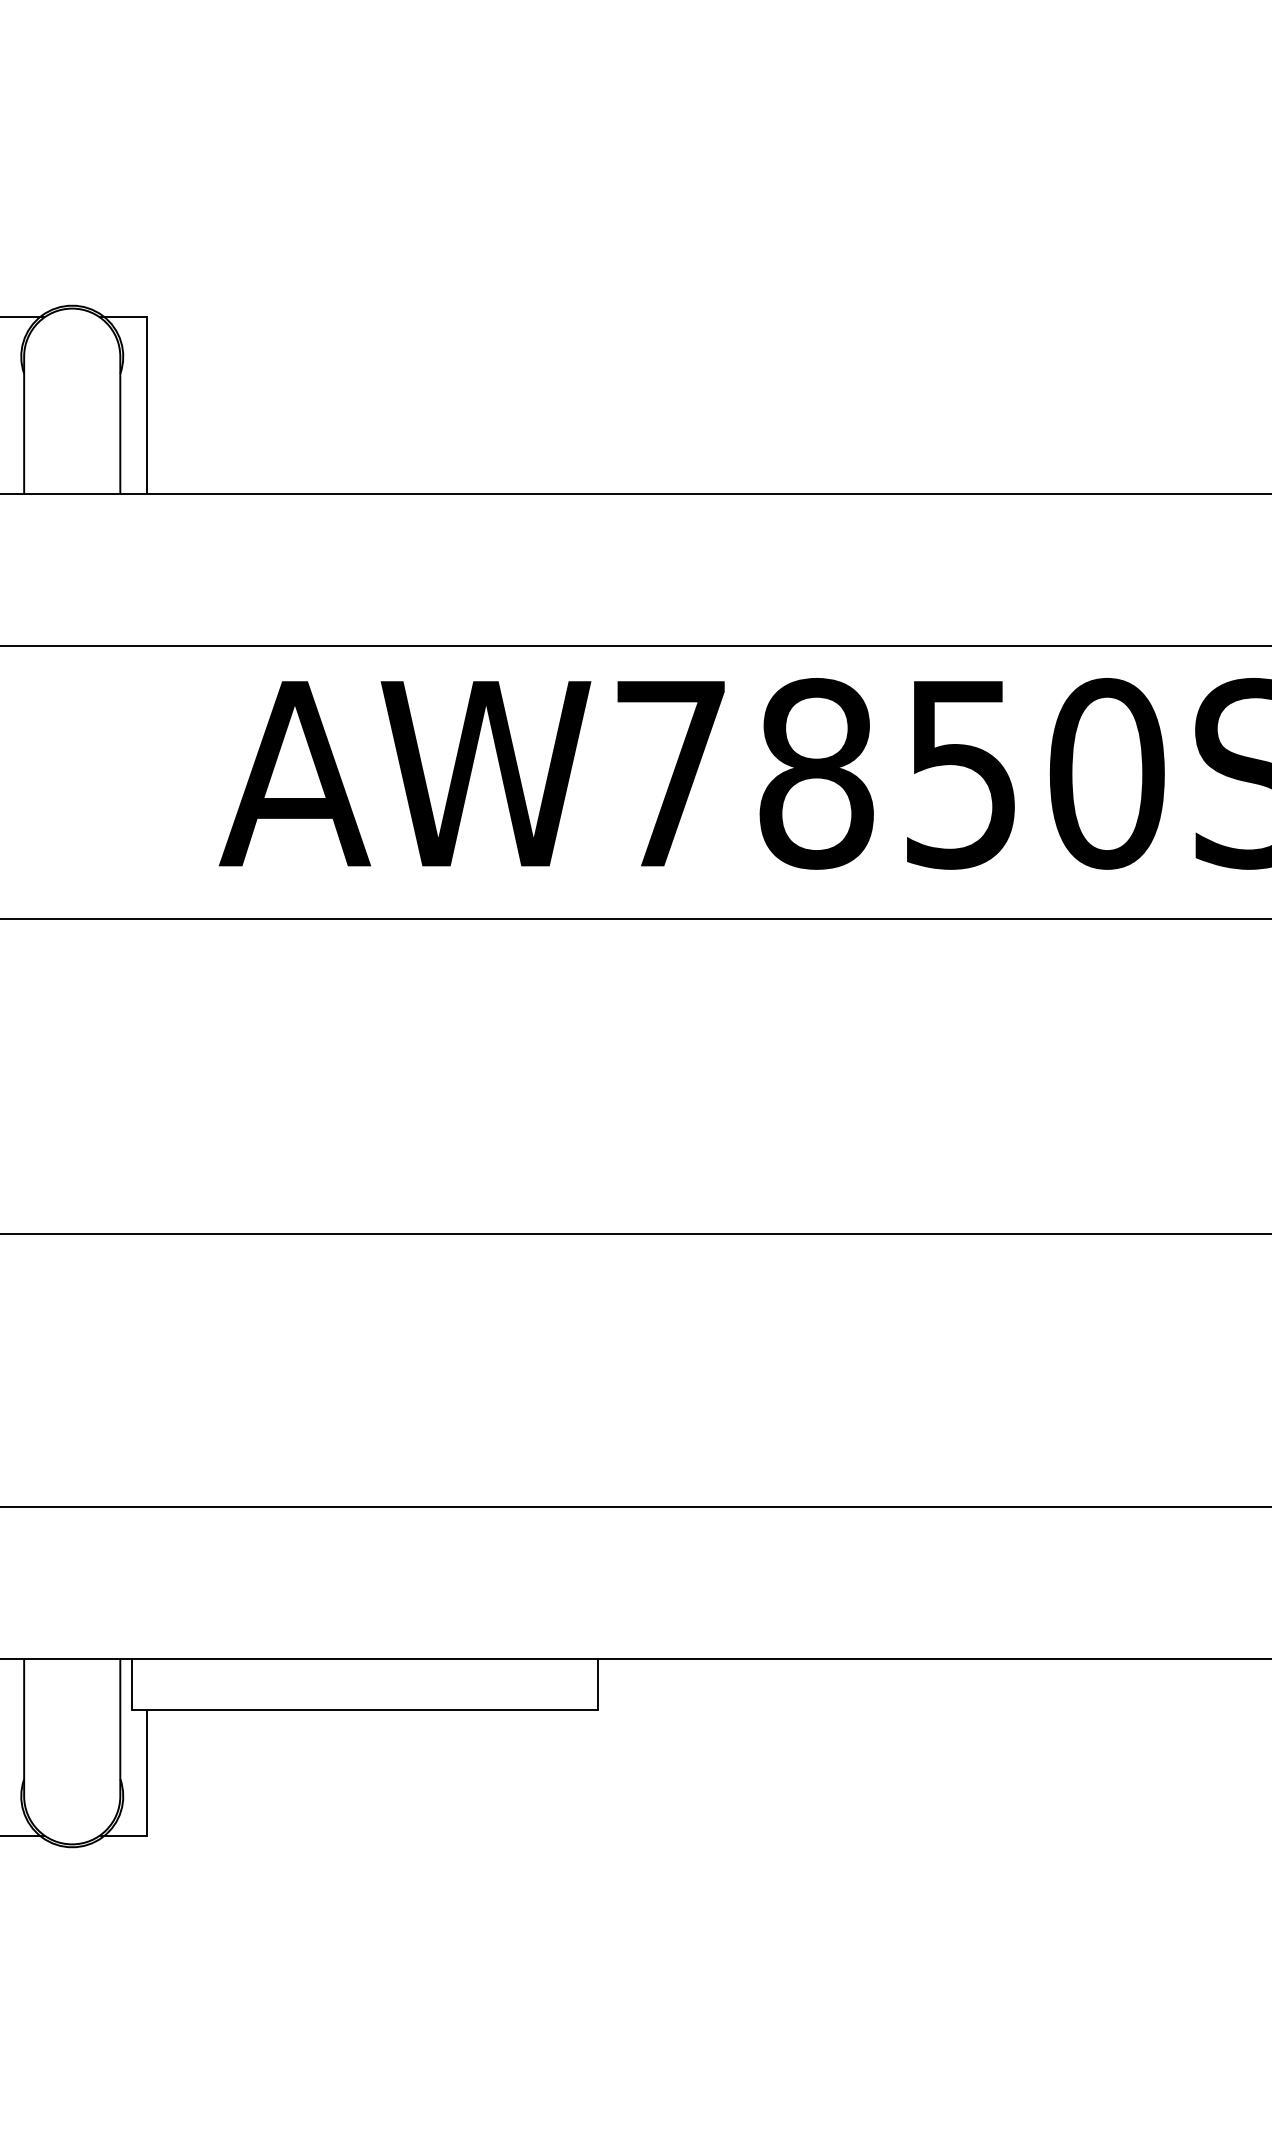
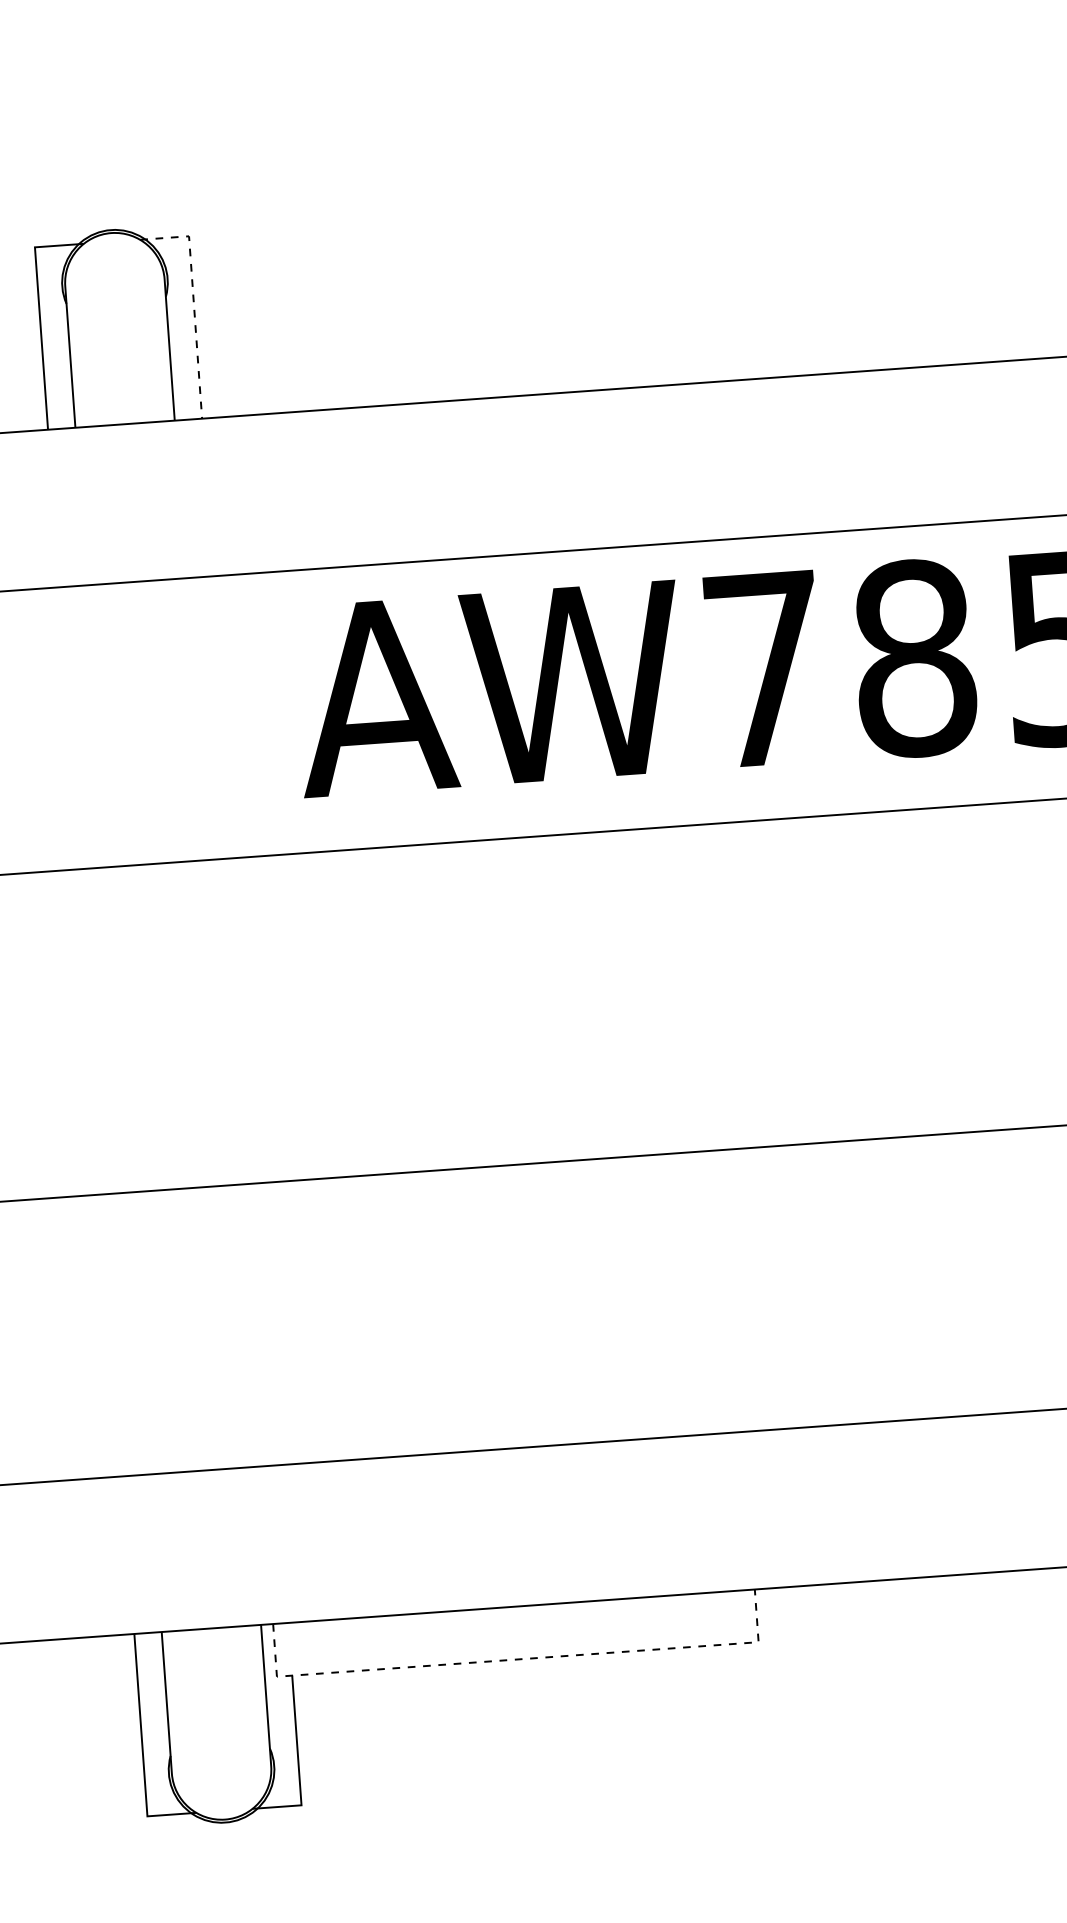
line: (146, 380) -> (193, 301), solid -> dashed
line: (365, 1710) -> (518, 1659), solid -> dashed

